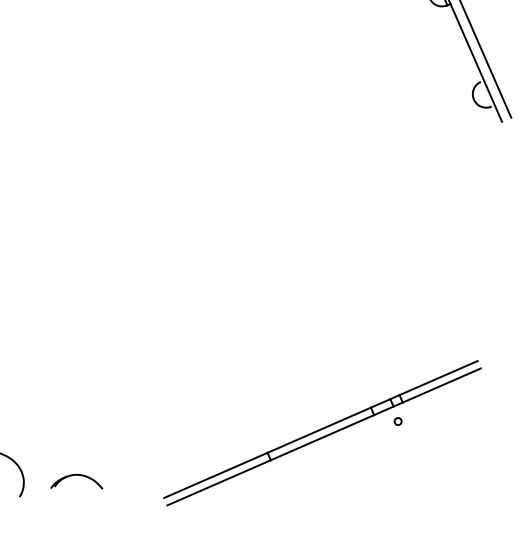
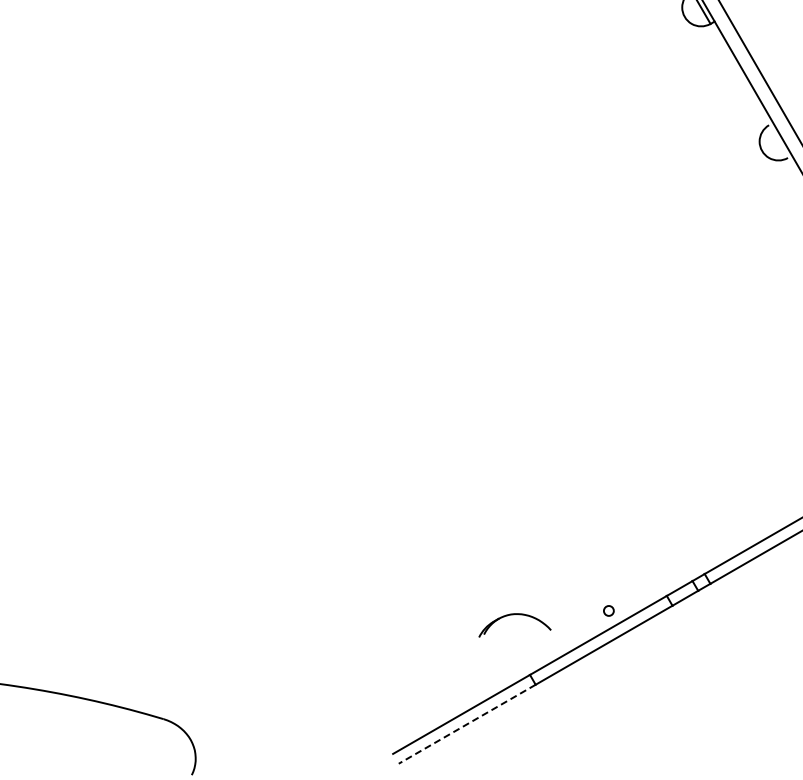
circle: (397, 421) -> (608, 610), moved
part: (77, 475) -> (513, 615), moved
line: (218, 482) -> (466, 724), solid -> dashed

